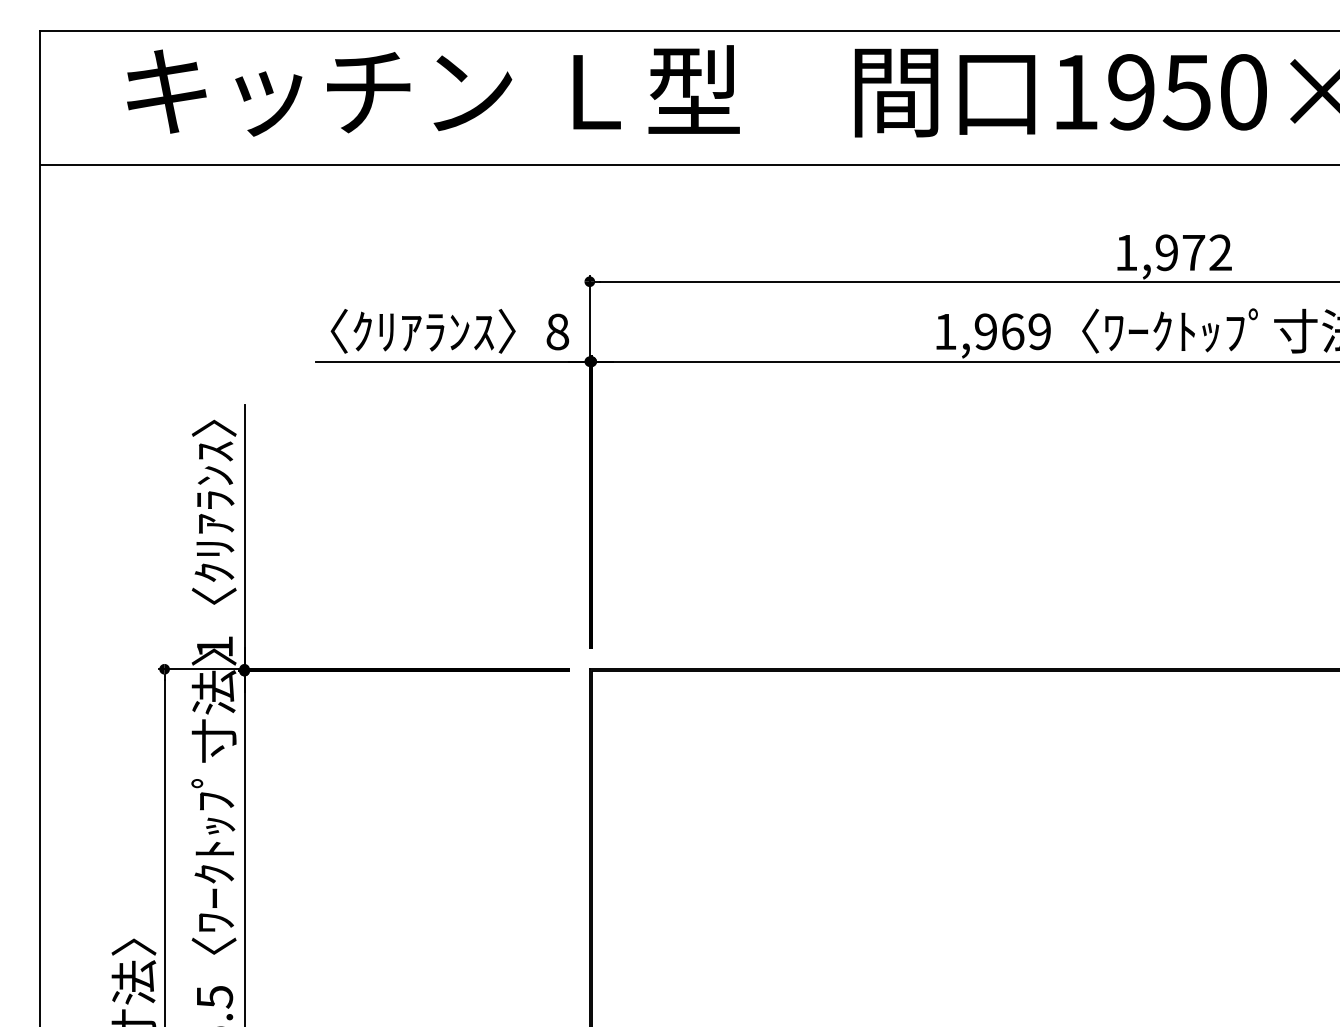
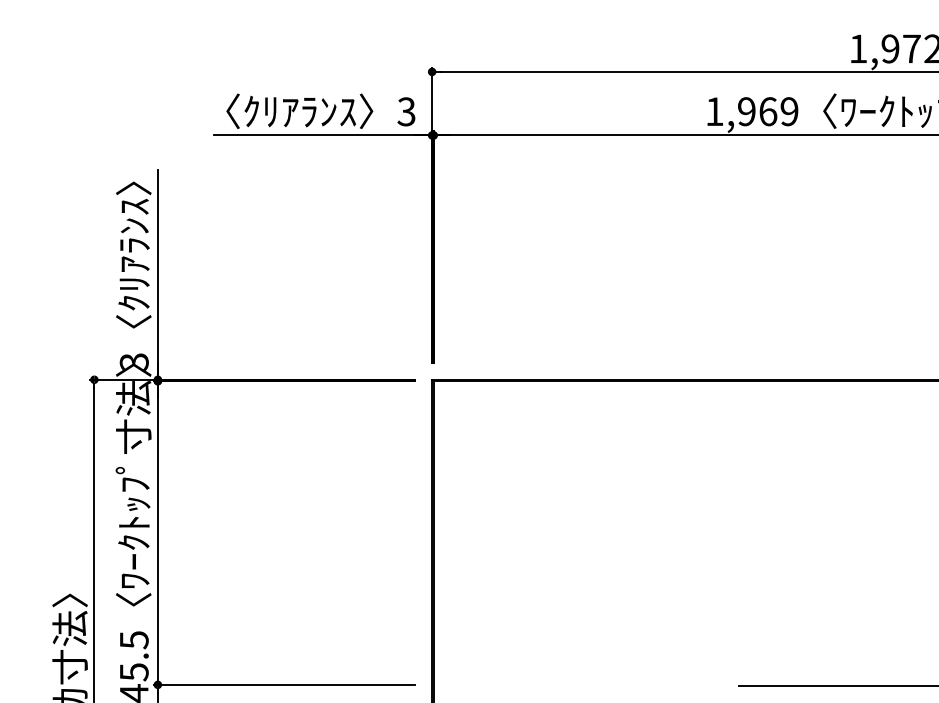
text: (557, 331) -> (406, 111), 8 -> 3
text: (214, 646) -> (134, 361), 1 -> 3

